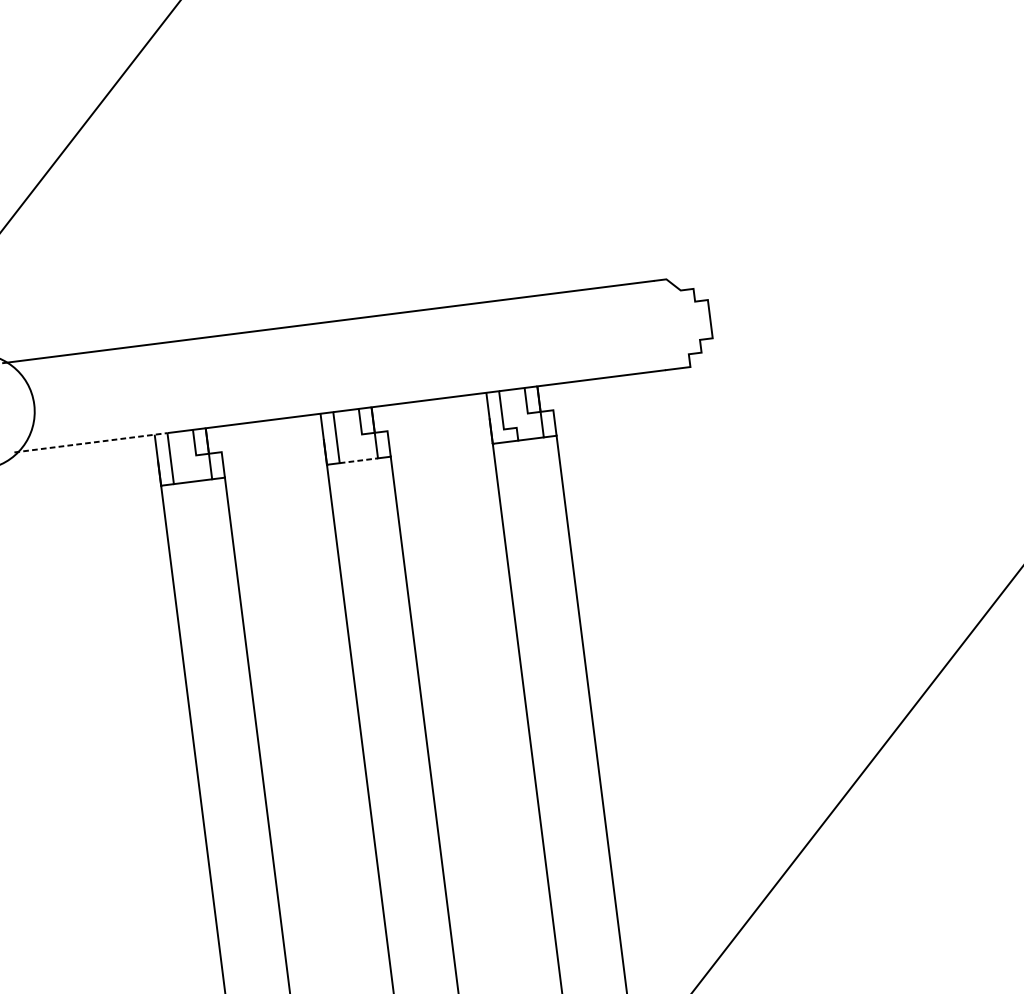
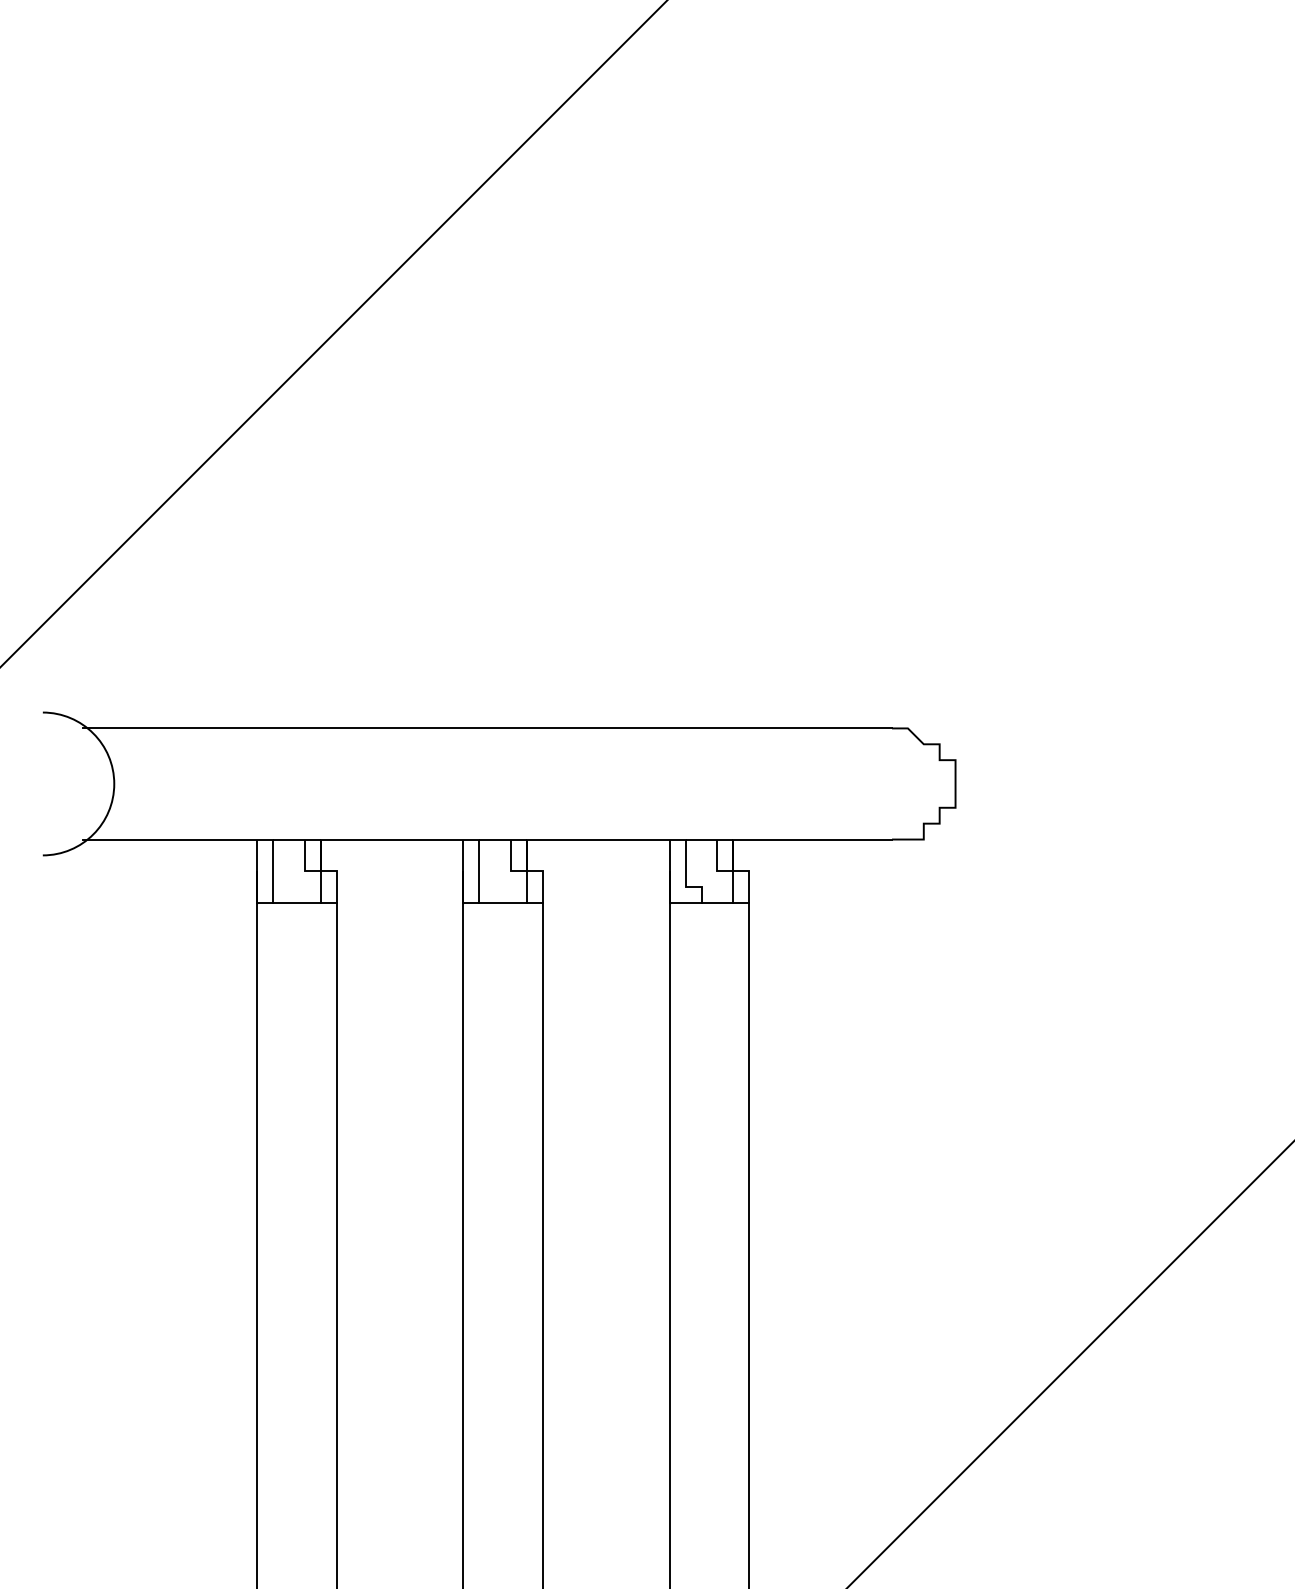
line: (91, 442) -> (178, 839), dashed -> solid
line: (359, 461) -> (503, 903), dashed -> solid

